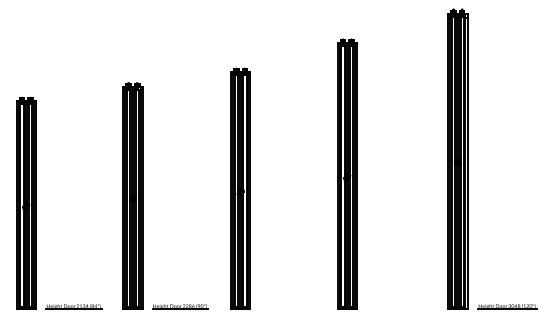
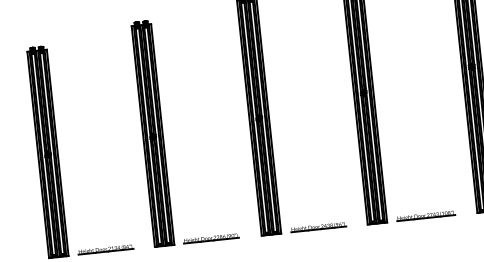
part: (288, 306) -> (318, 226), added
part: (396, 306) -> (425, 215), added

